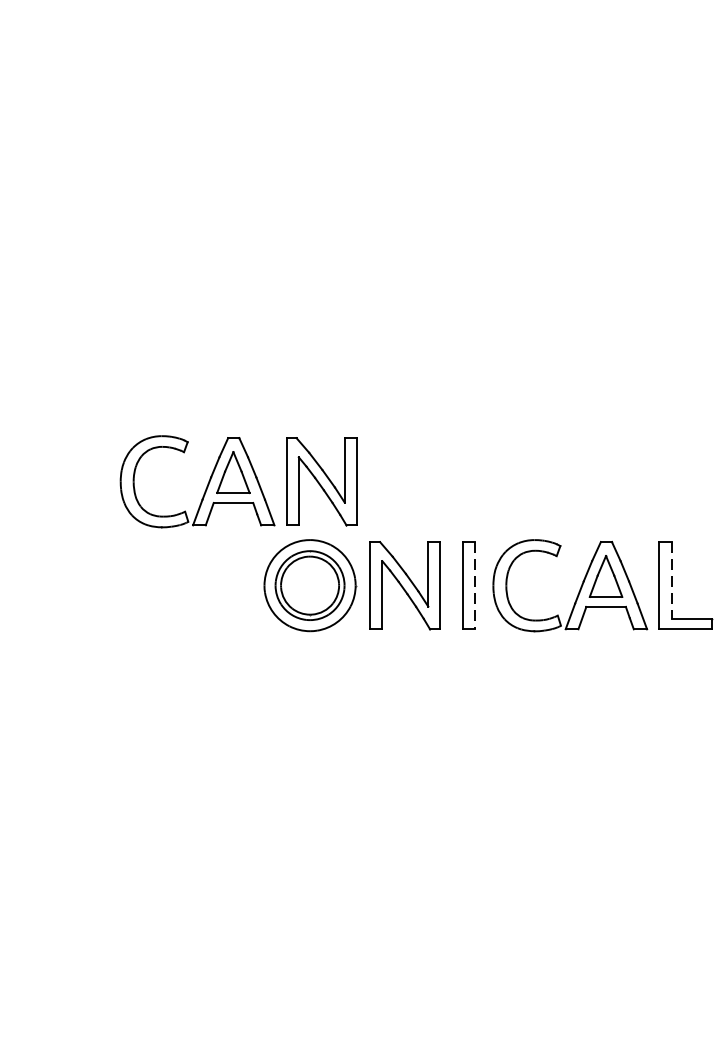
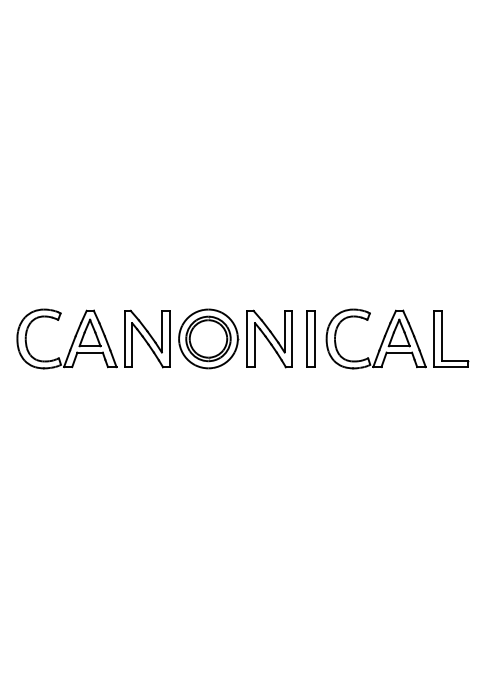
part: (238, 481) -> (93, 338), moved
line: (671, 580) -> (441, 335), dashed -> solid
line: (474, 586) -> (314, 339), dashed -> solid

